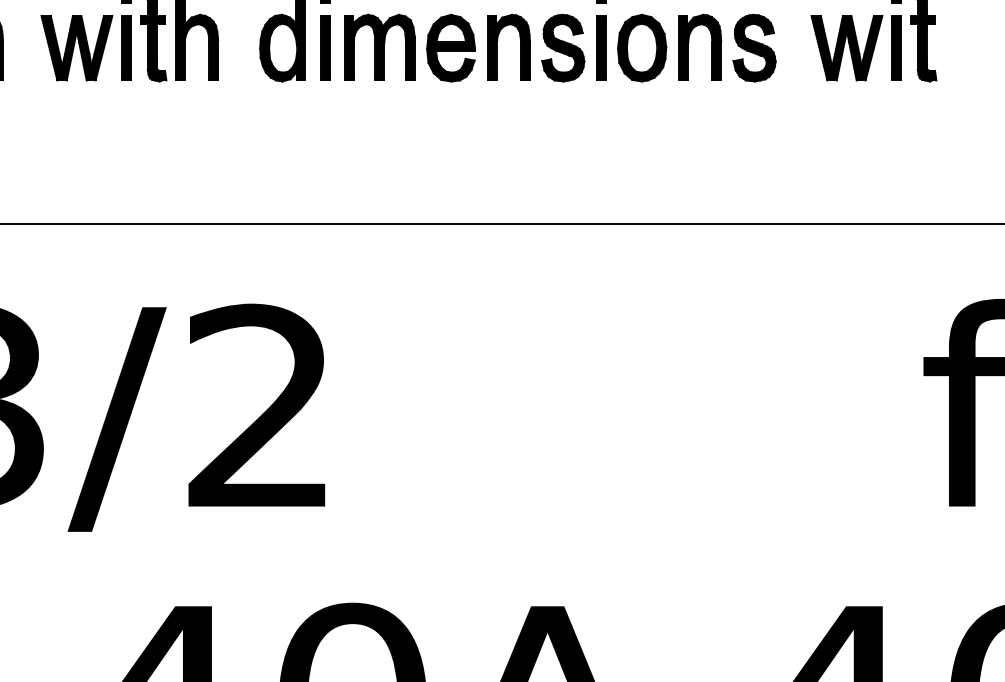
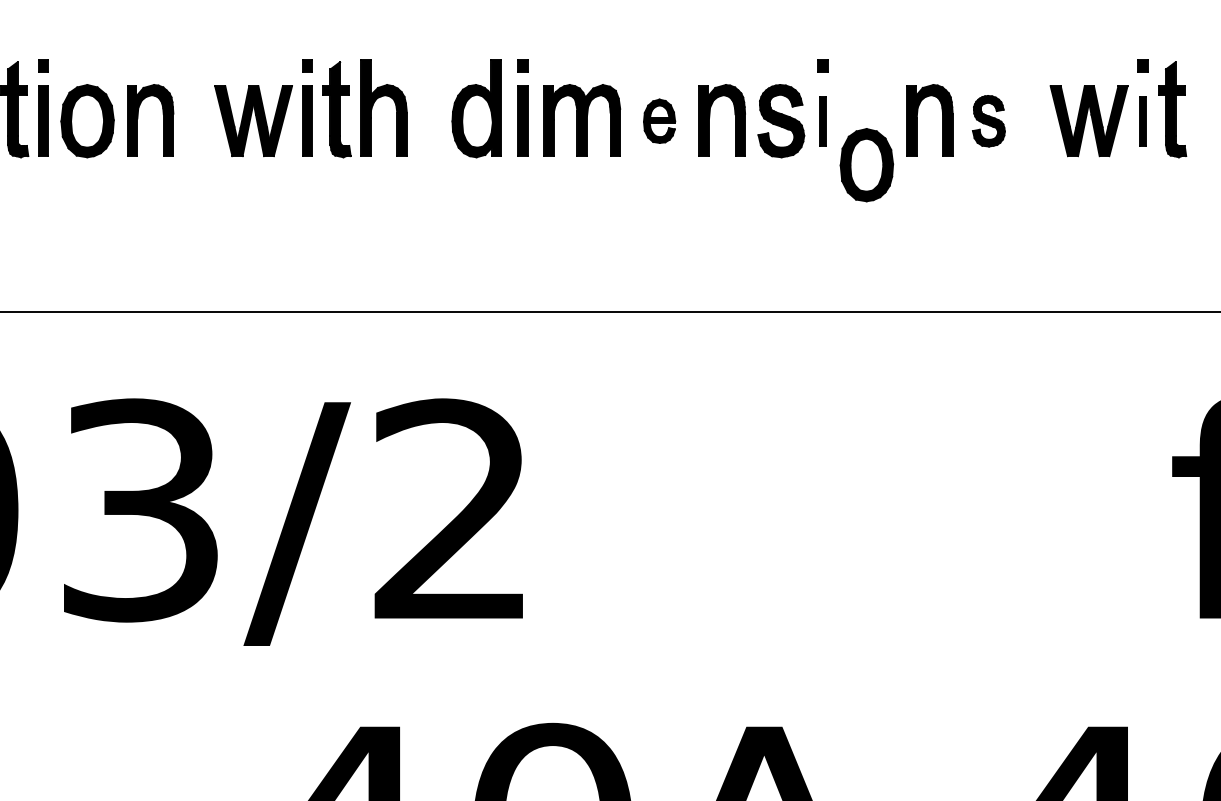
part: (601, 47) -> (822, 120), size x0.7
part: (896, 47) -> (1142, 120), size x0.7
part: (451, 48) -> (659, 121), size x0.6
part: (641, 48) -> (866, 165), moved
part: (754, 48) -> (988, 121), size x0.7

